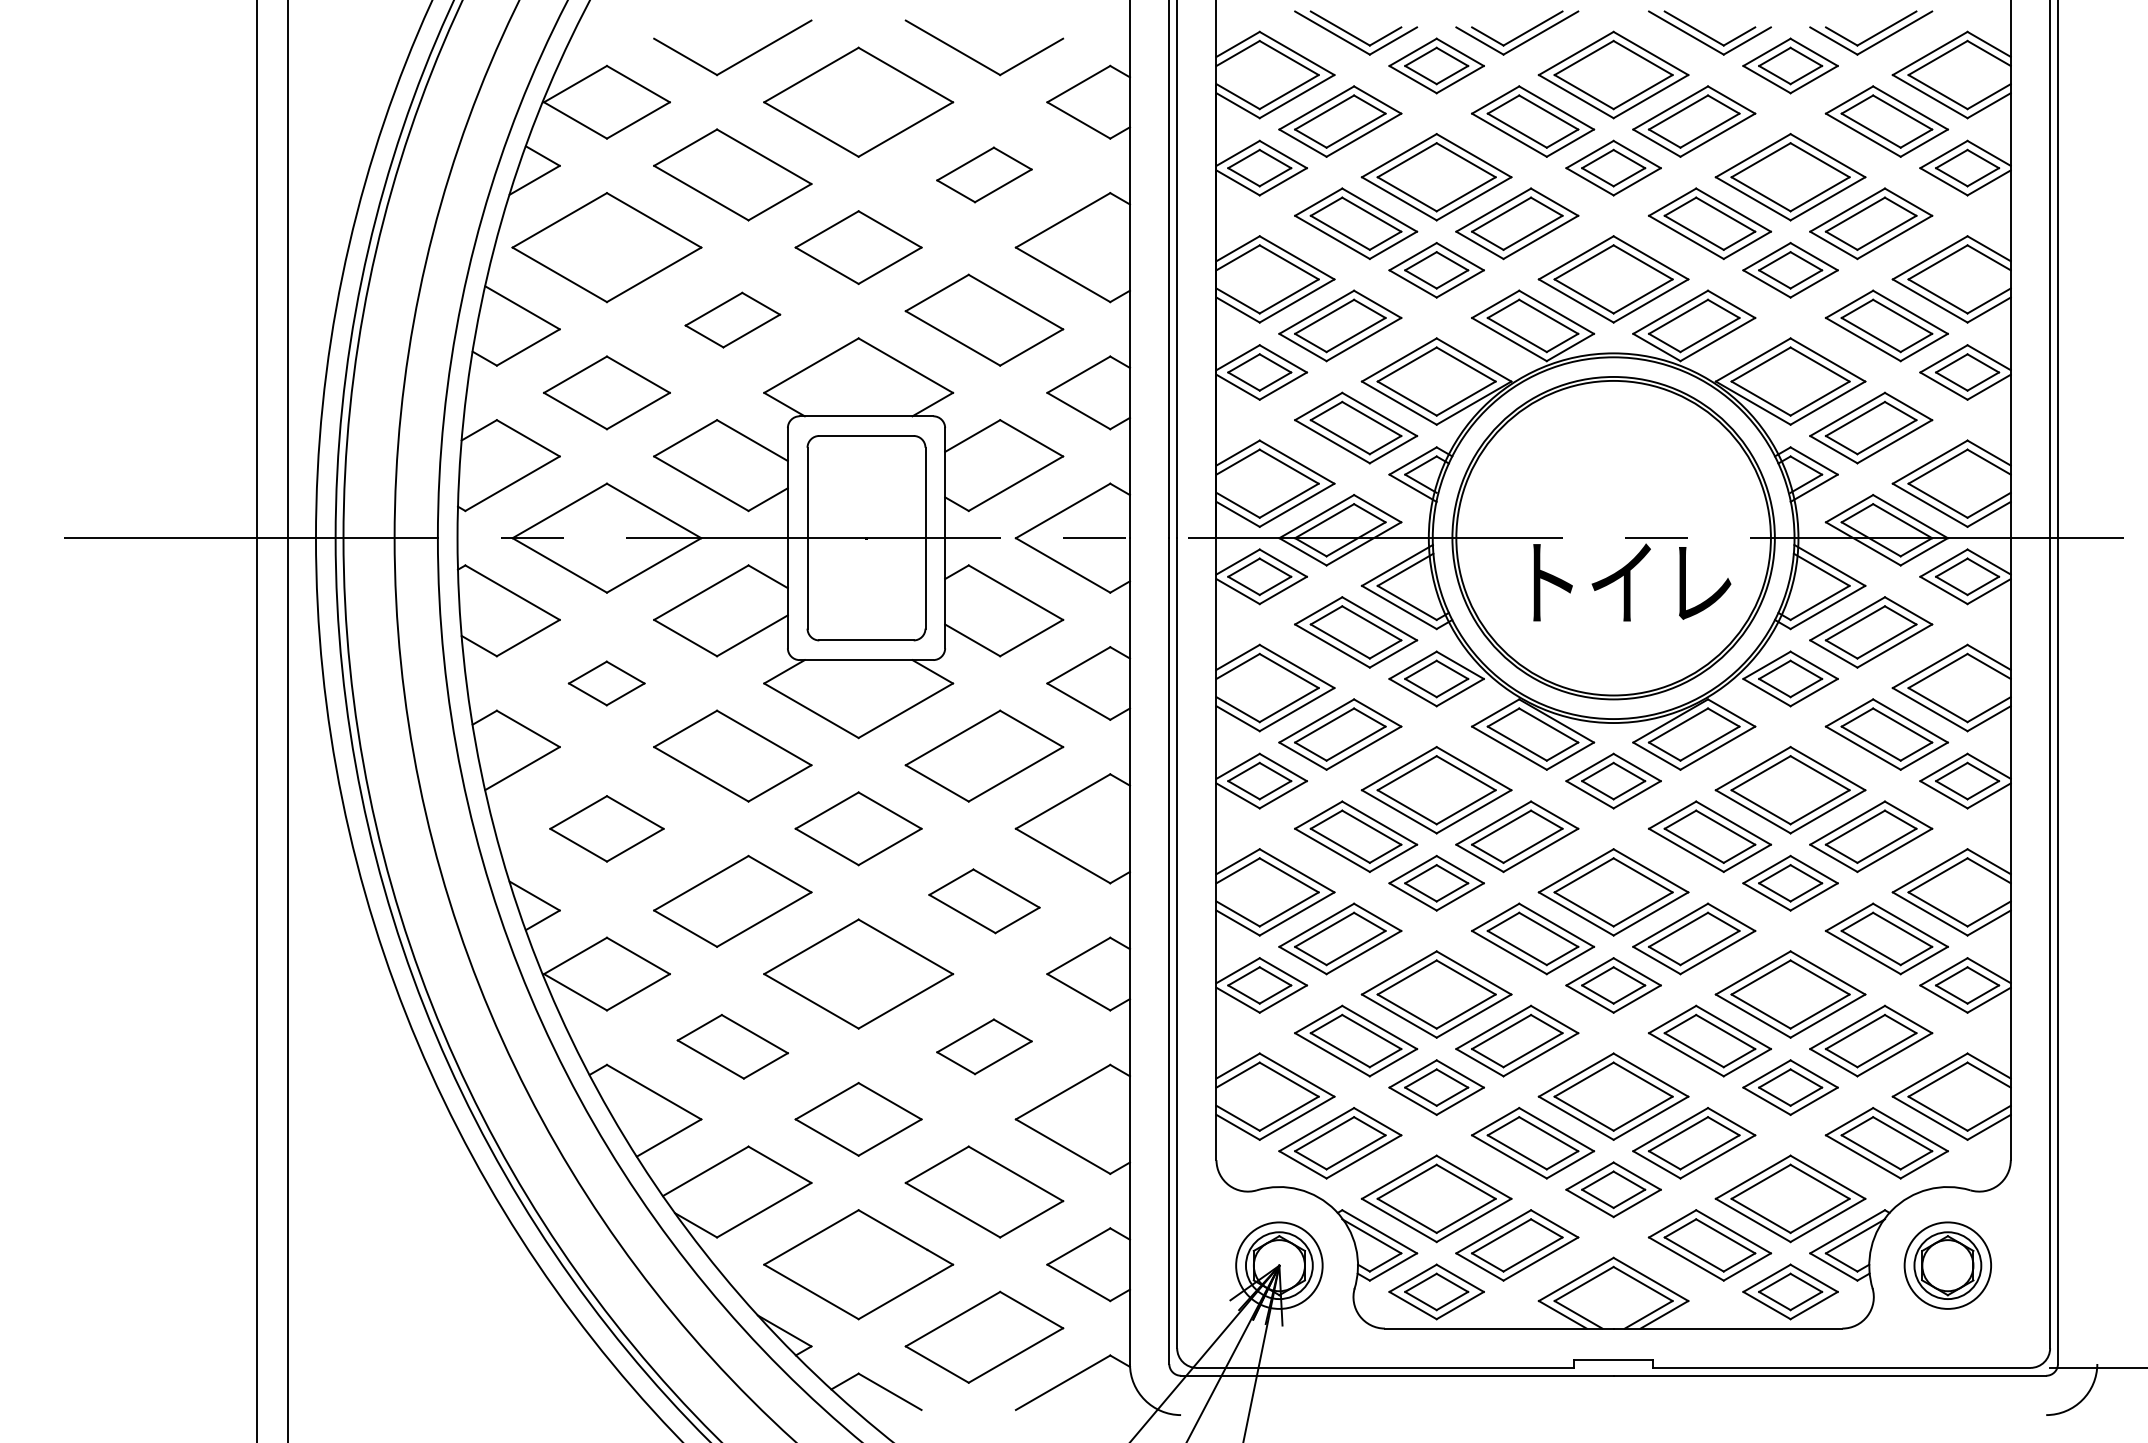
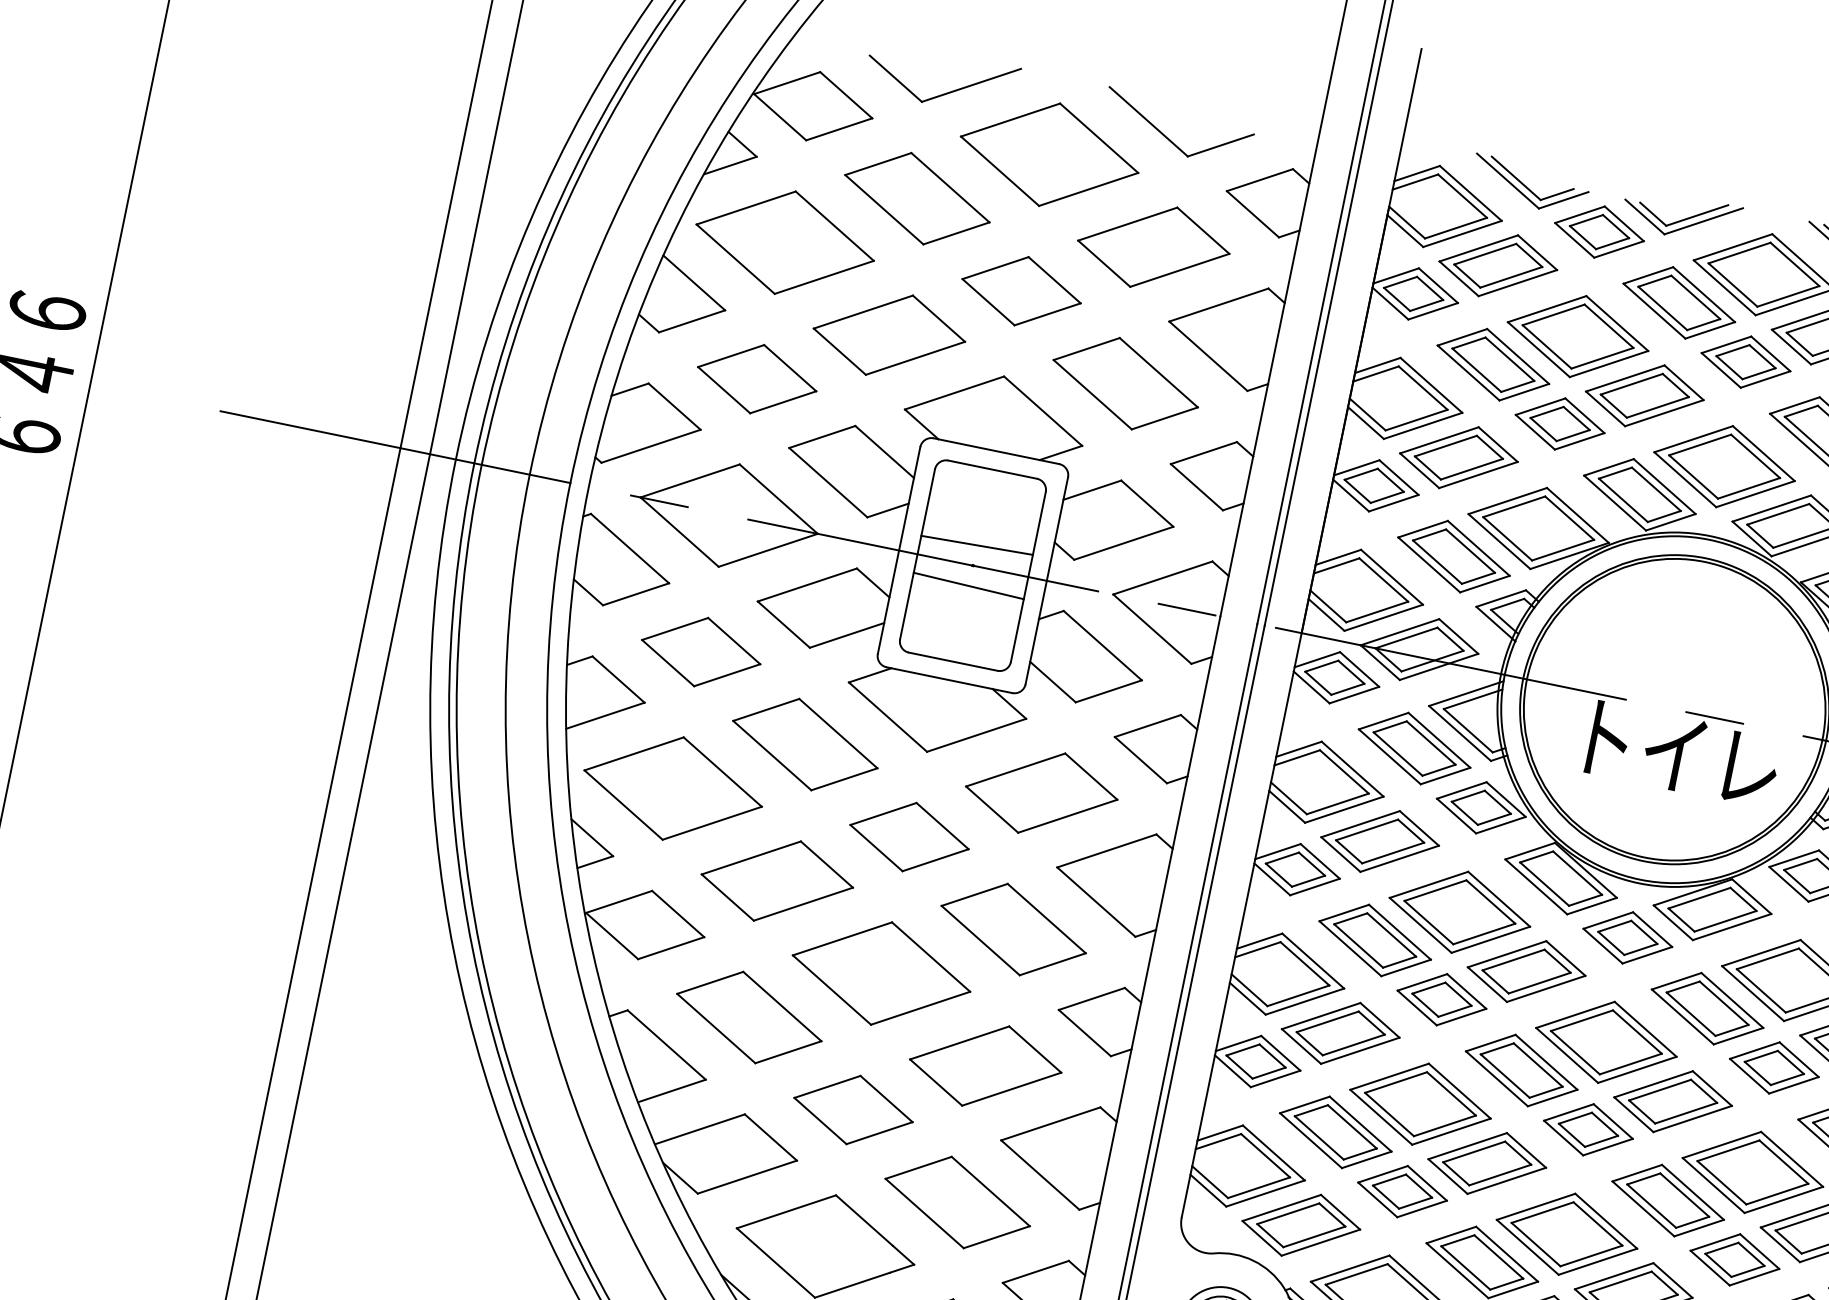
part: (984, 174) -> (1153, 246), size x1.67
part: (732, 319) -> (889, 334), size x1.67
line: (866, 516) -> (977, 545), added
line: (866, 559) -> (968, 585), added
part: (606, 683) -> (700, 652), size x1.67
part: (606, 828) -> (672, 788), size x1.67
part: (984, 900) -> (1013, 928), size x1.43
part: (732, 1046) -> (749, 1017), size x1.43
part: (984, 1046) -> (985, 1065), size x1.67

